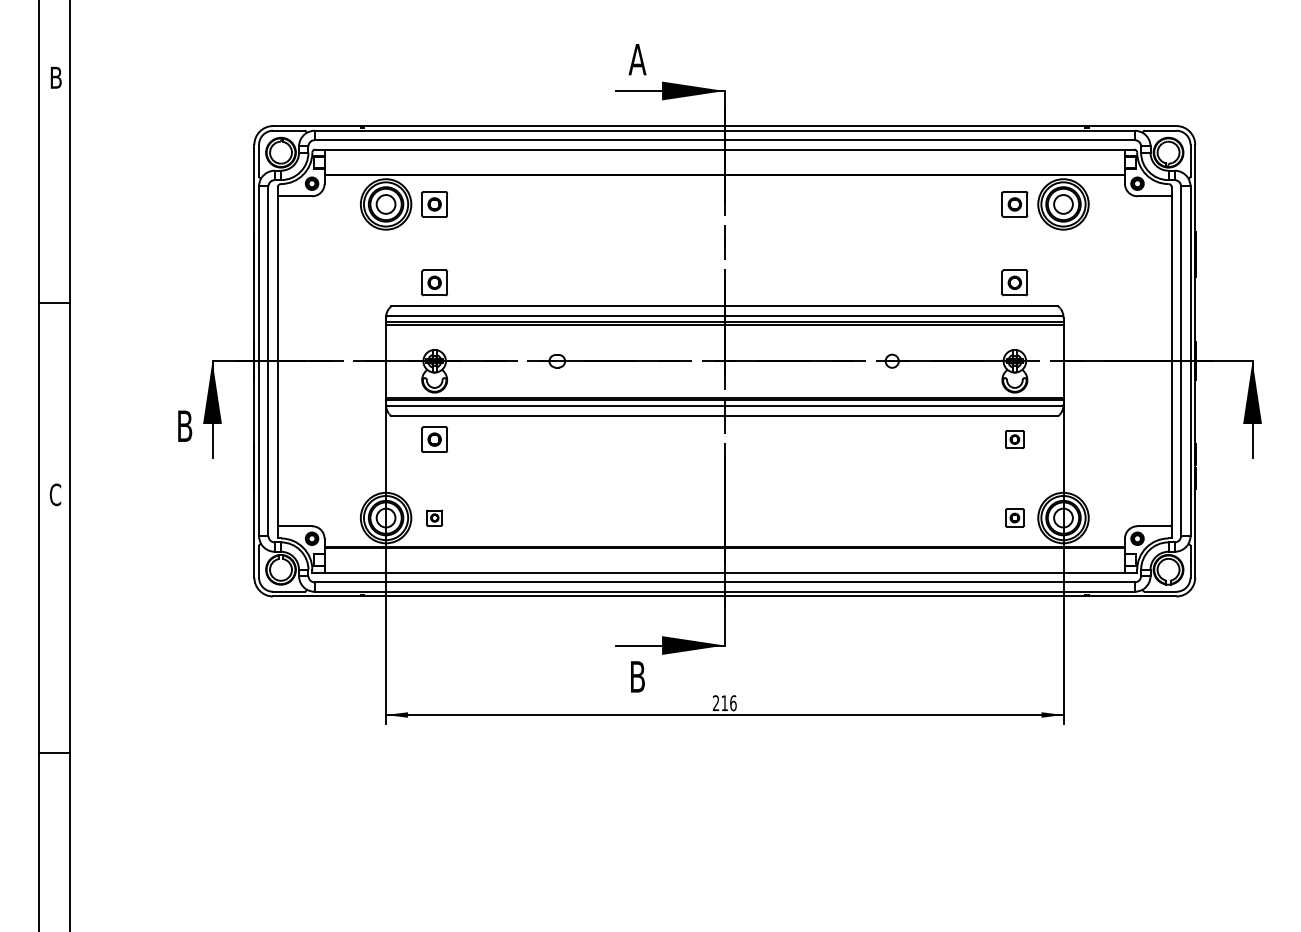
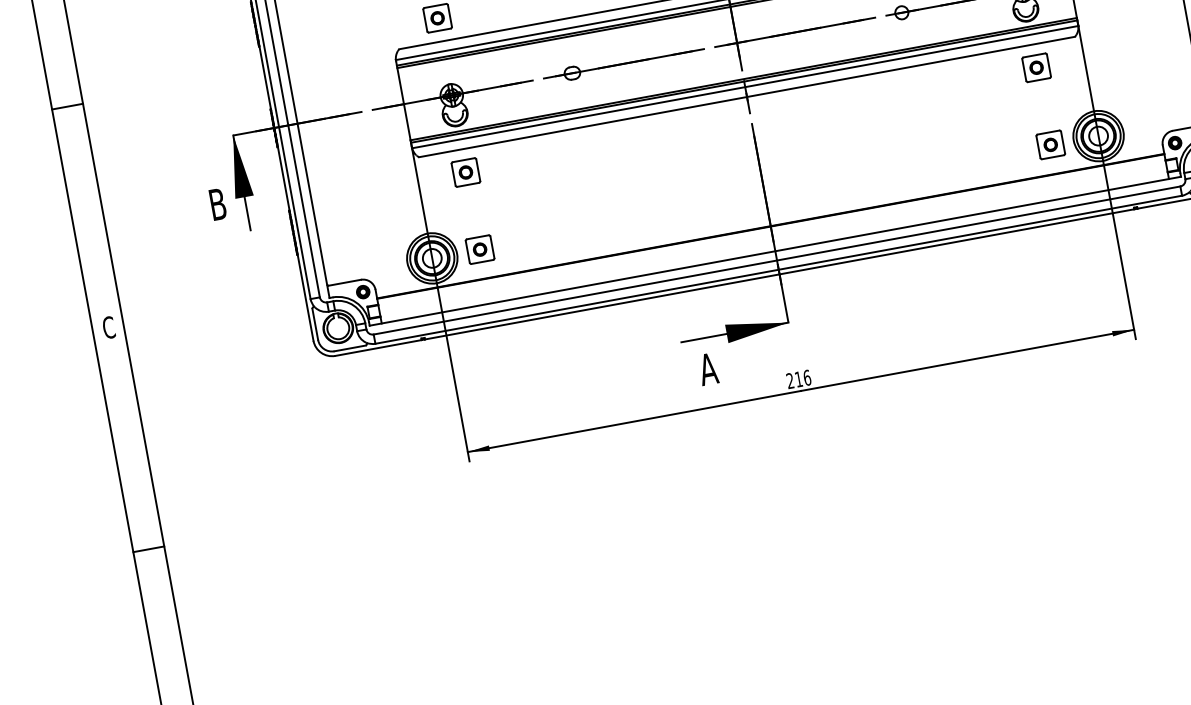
part: (1014, 439) -> (1036, 67), size x1.43
text: (55, 494) -> (108, 327), moved
part: (434, 517) -> (479, 249), size x1.67
part: (1014, 517) -> (1050, 144), size x1.43
text: (637, 676) -> (708, 368), B -> A

